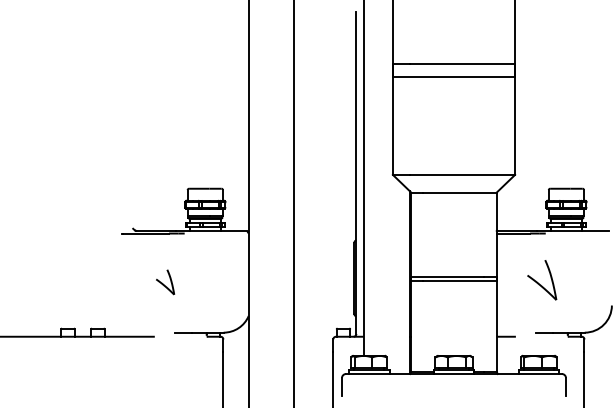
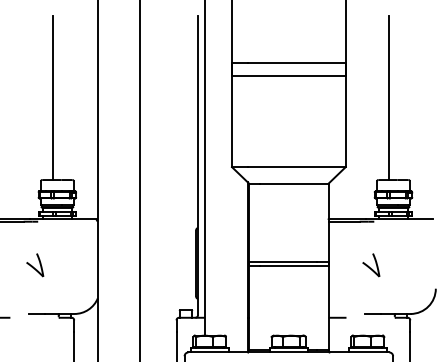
line: (200, 100) -> (52, 97), added
line: (561, 100) -> (388, 97), added
part: (542, 280) -> (371, 265), size x0.62
part: (165, 282) -> (35, 265), moved

